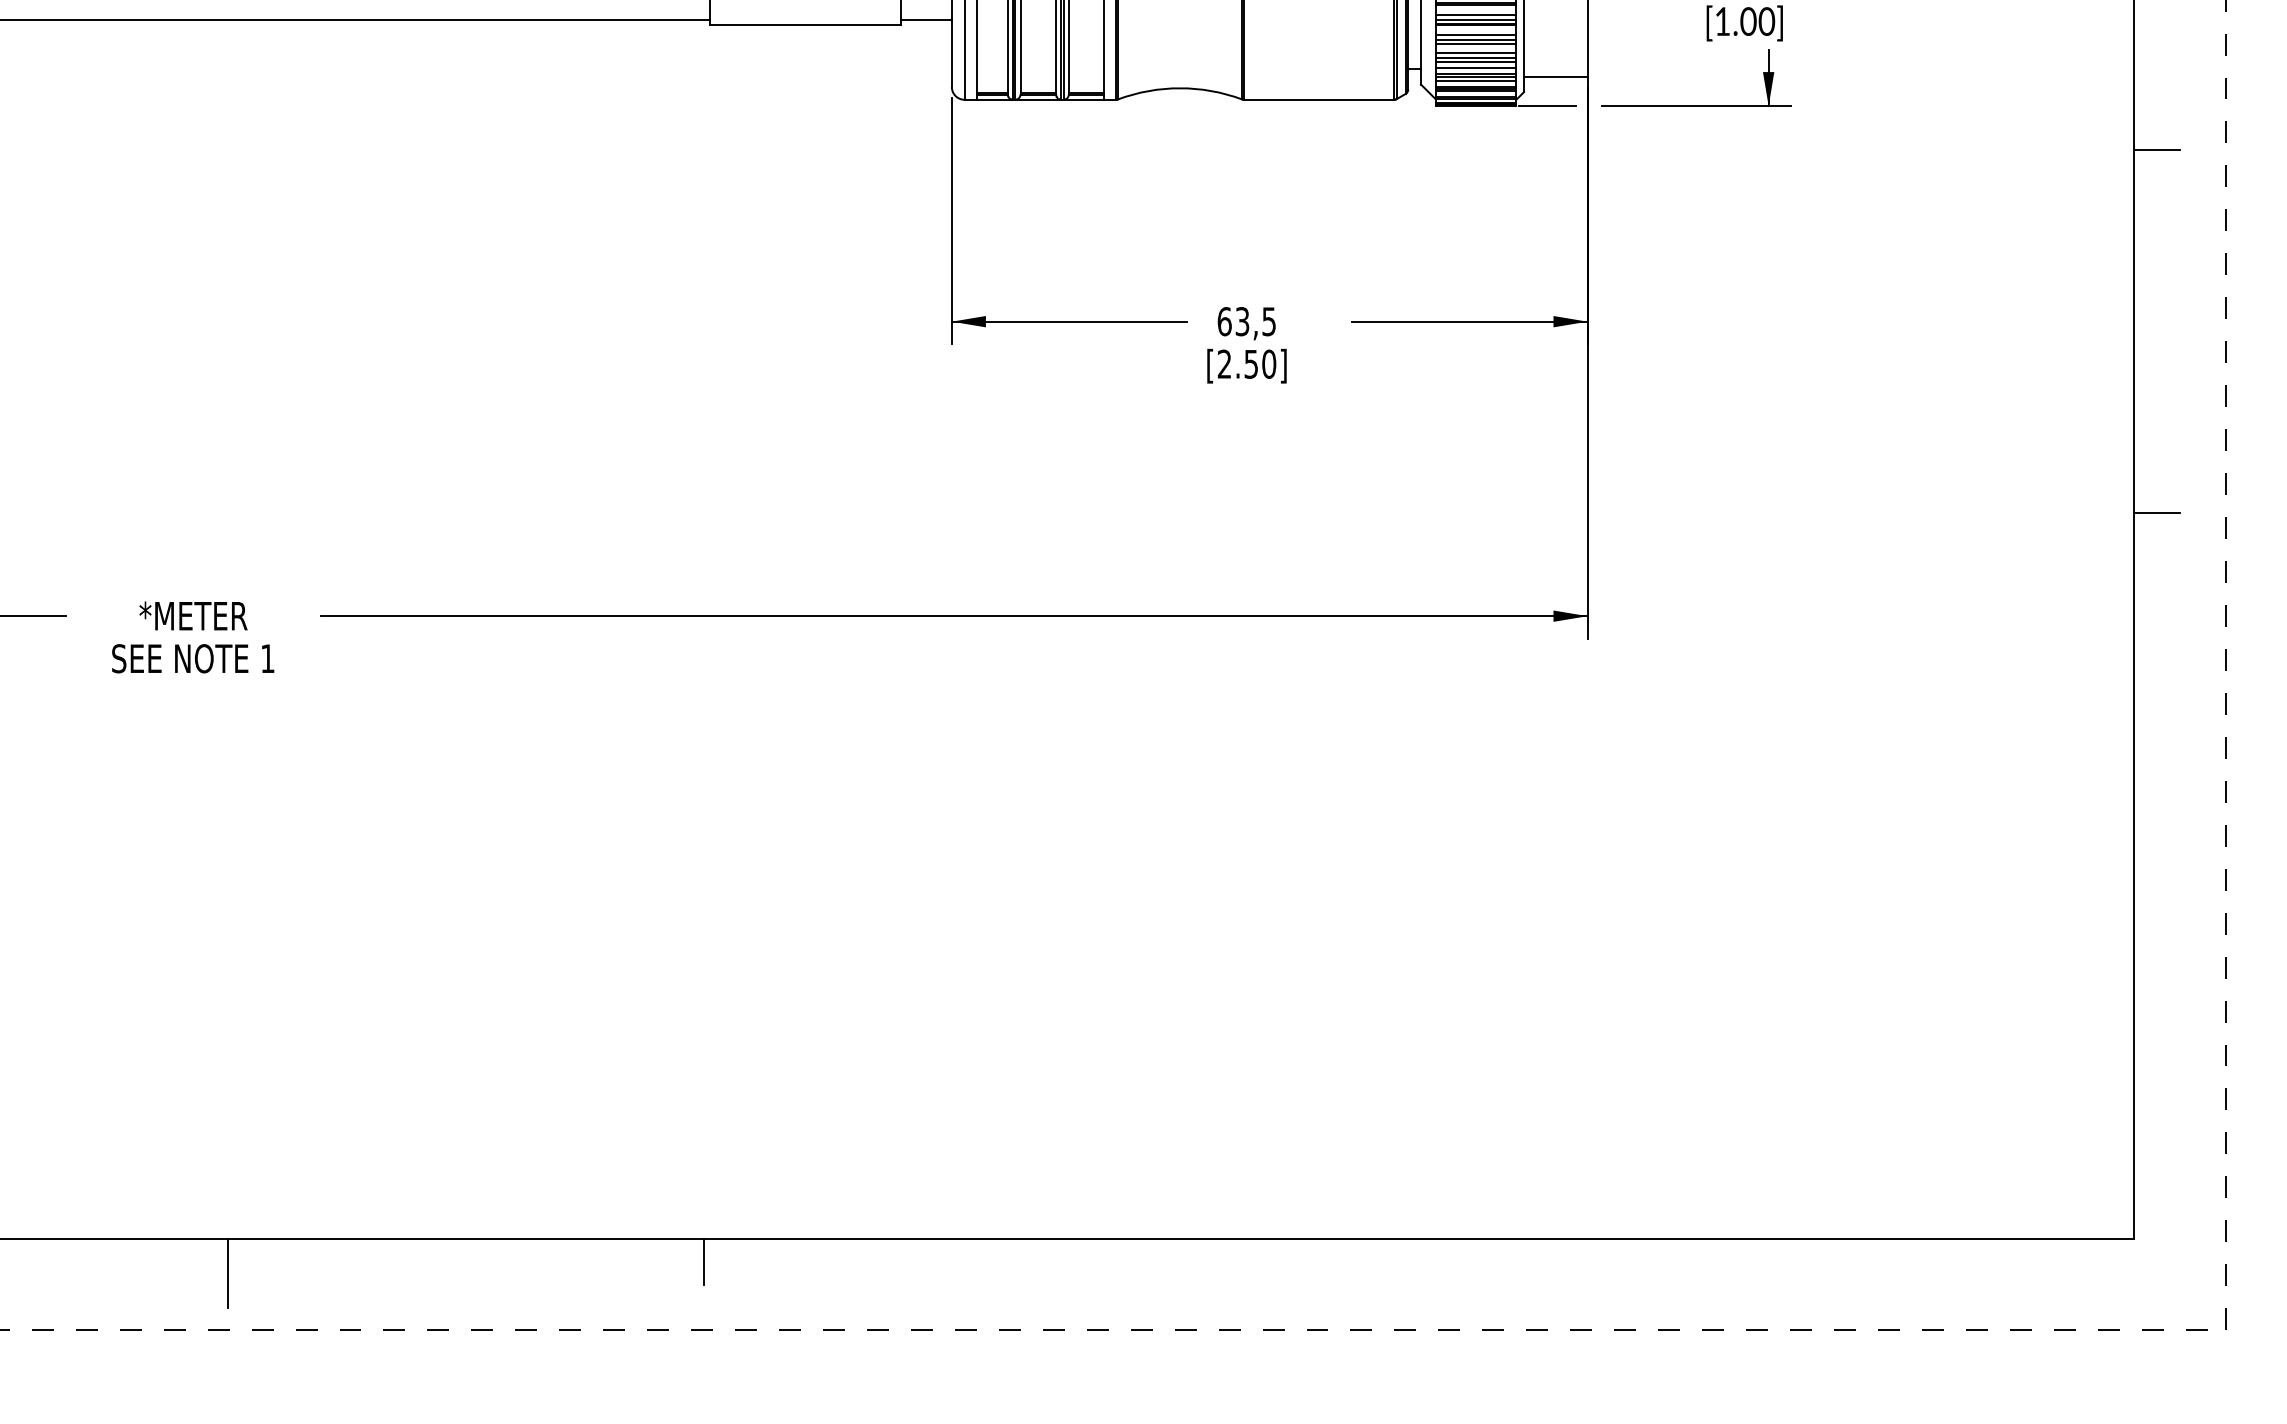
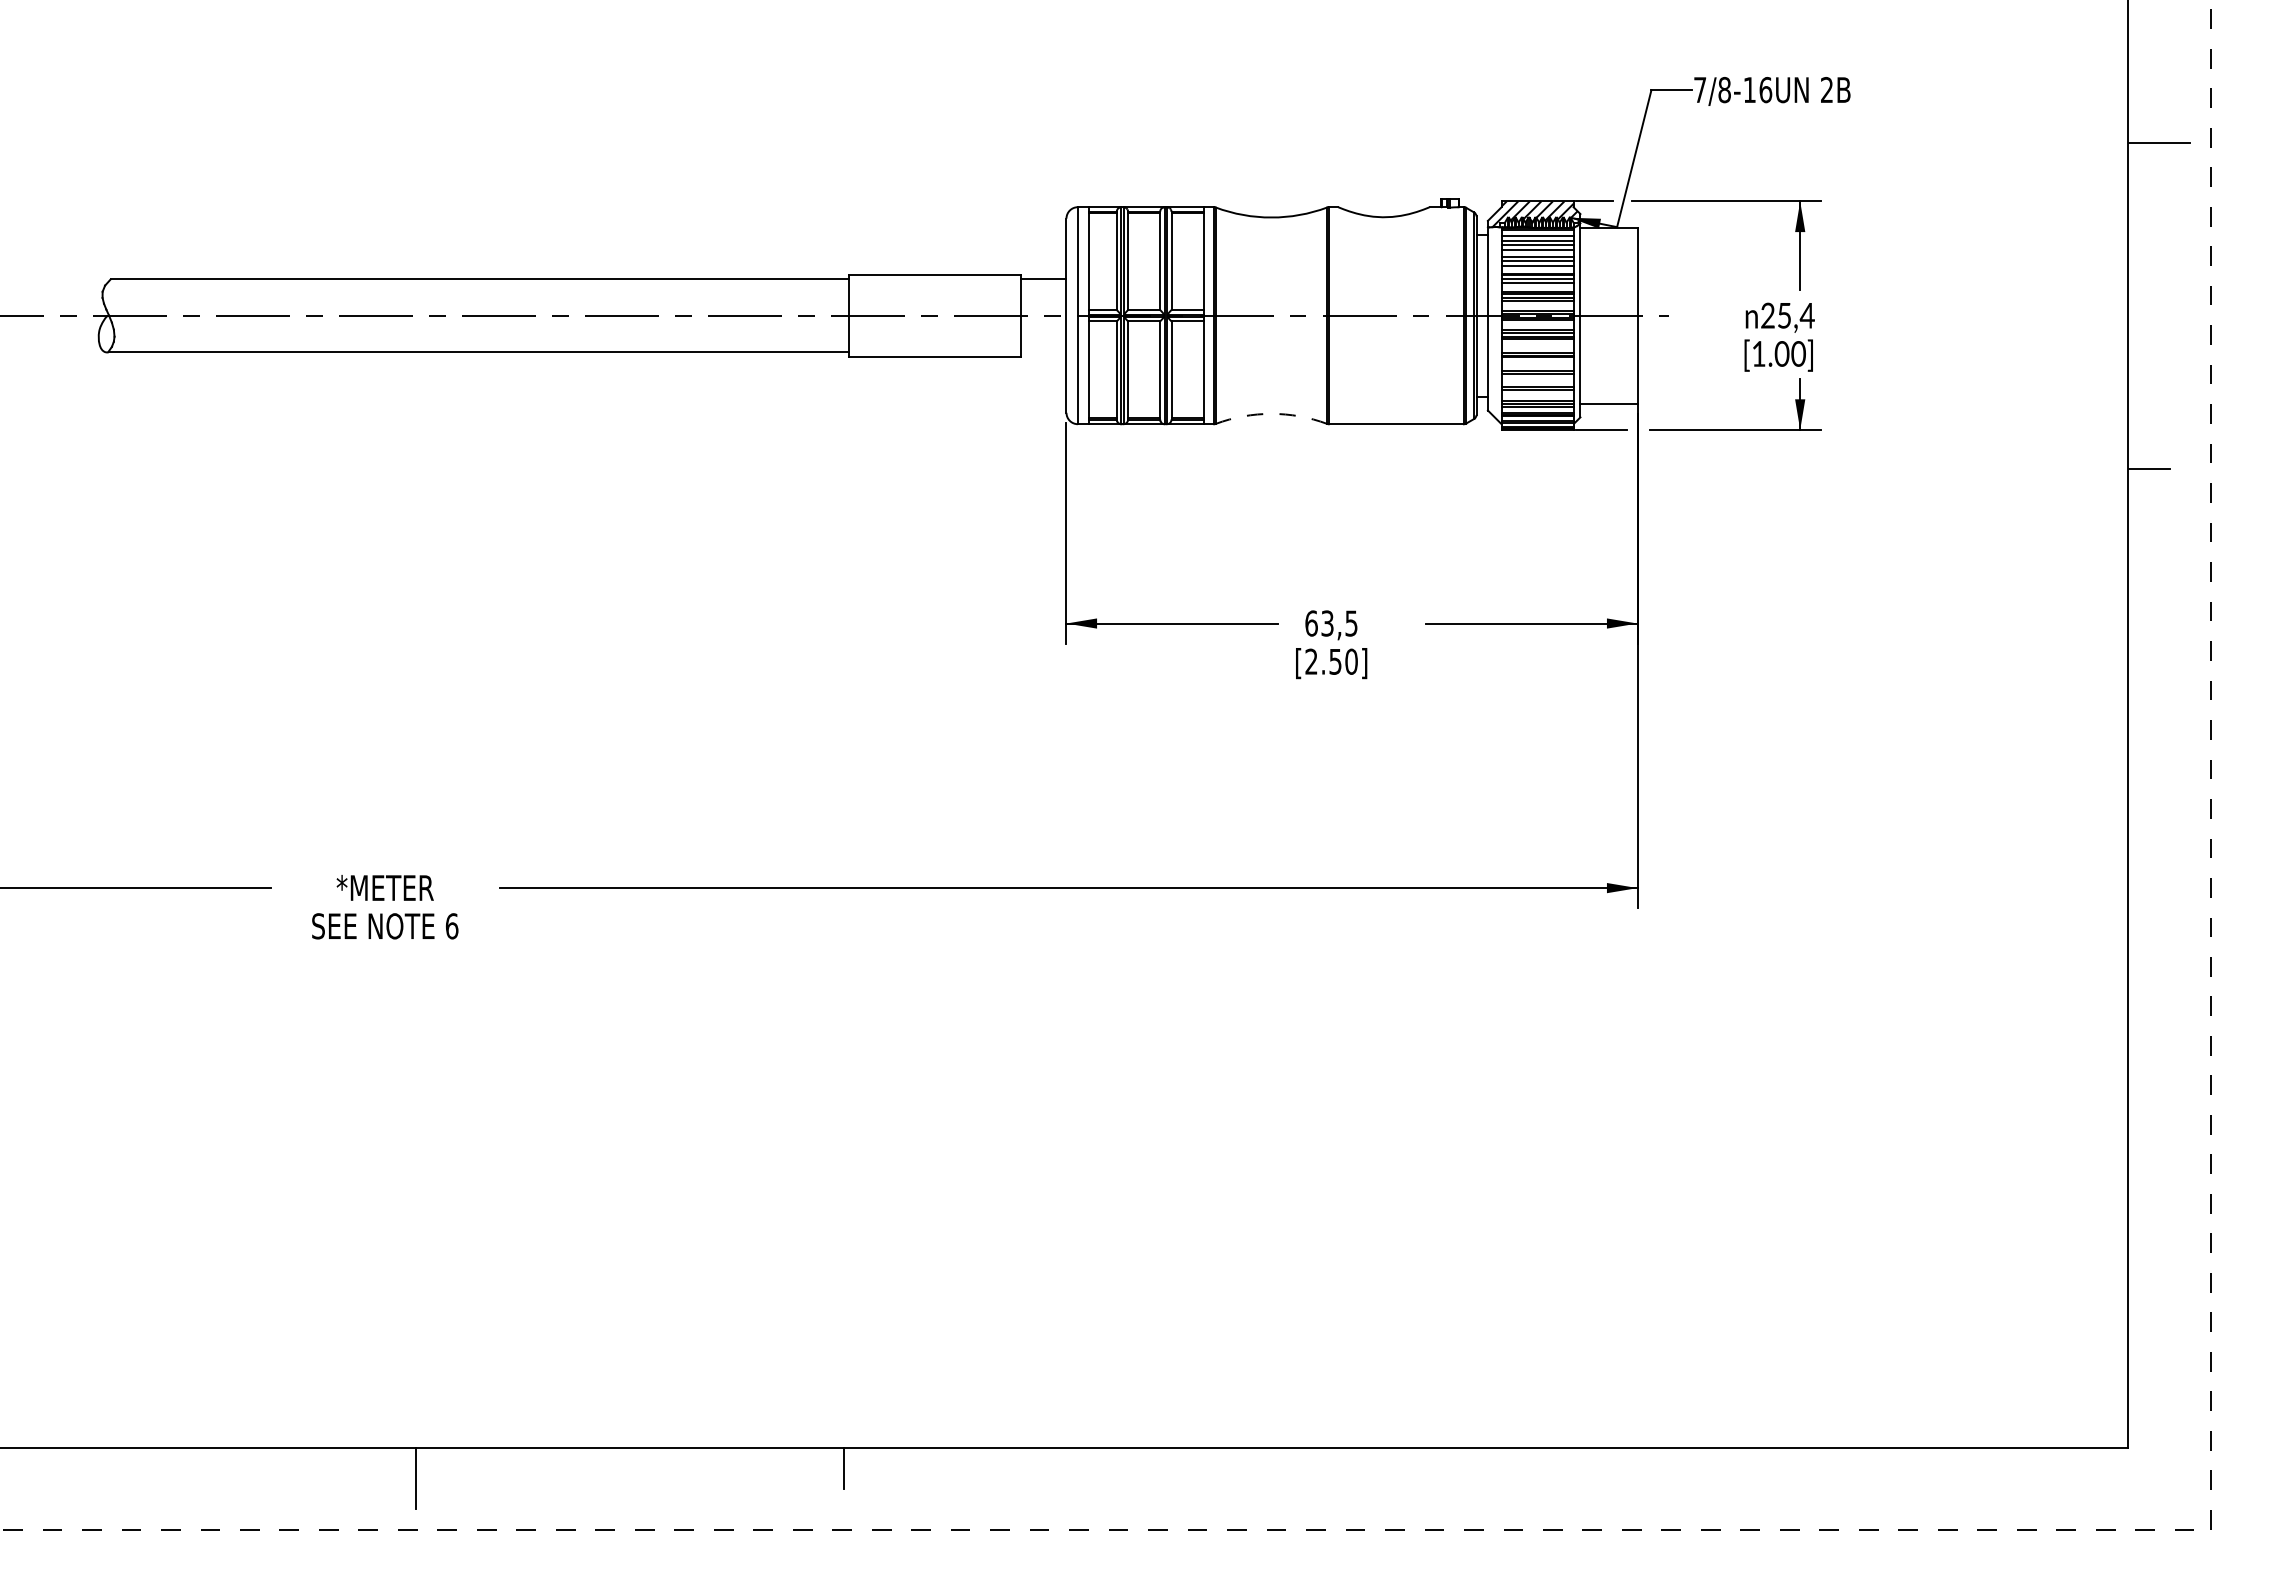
line: (1476, 15) -> (1537, 348), removed
line: (926, 19) -> (1043, 352), removed
line: (1476, 34) -> (1537, 365), removed
line: (1476, 52) -> (1537, 381), removed
line: (1476, 67) -> (1537, 395), removed
arc: (1180, 87) -> (1271, 413), solid -> dashed
line: (2157, 513) -> (2149, 795), removed
text: (267, 658) -> (451, 926), 1 -> 6

